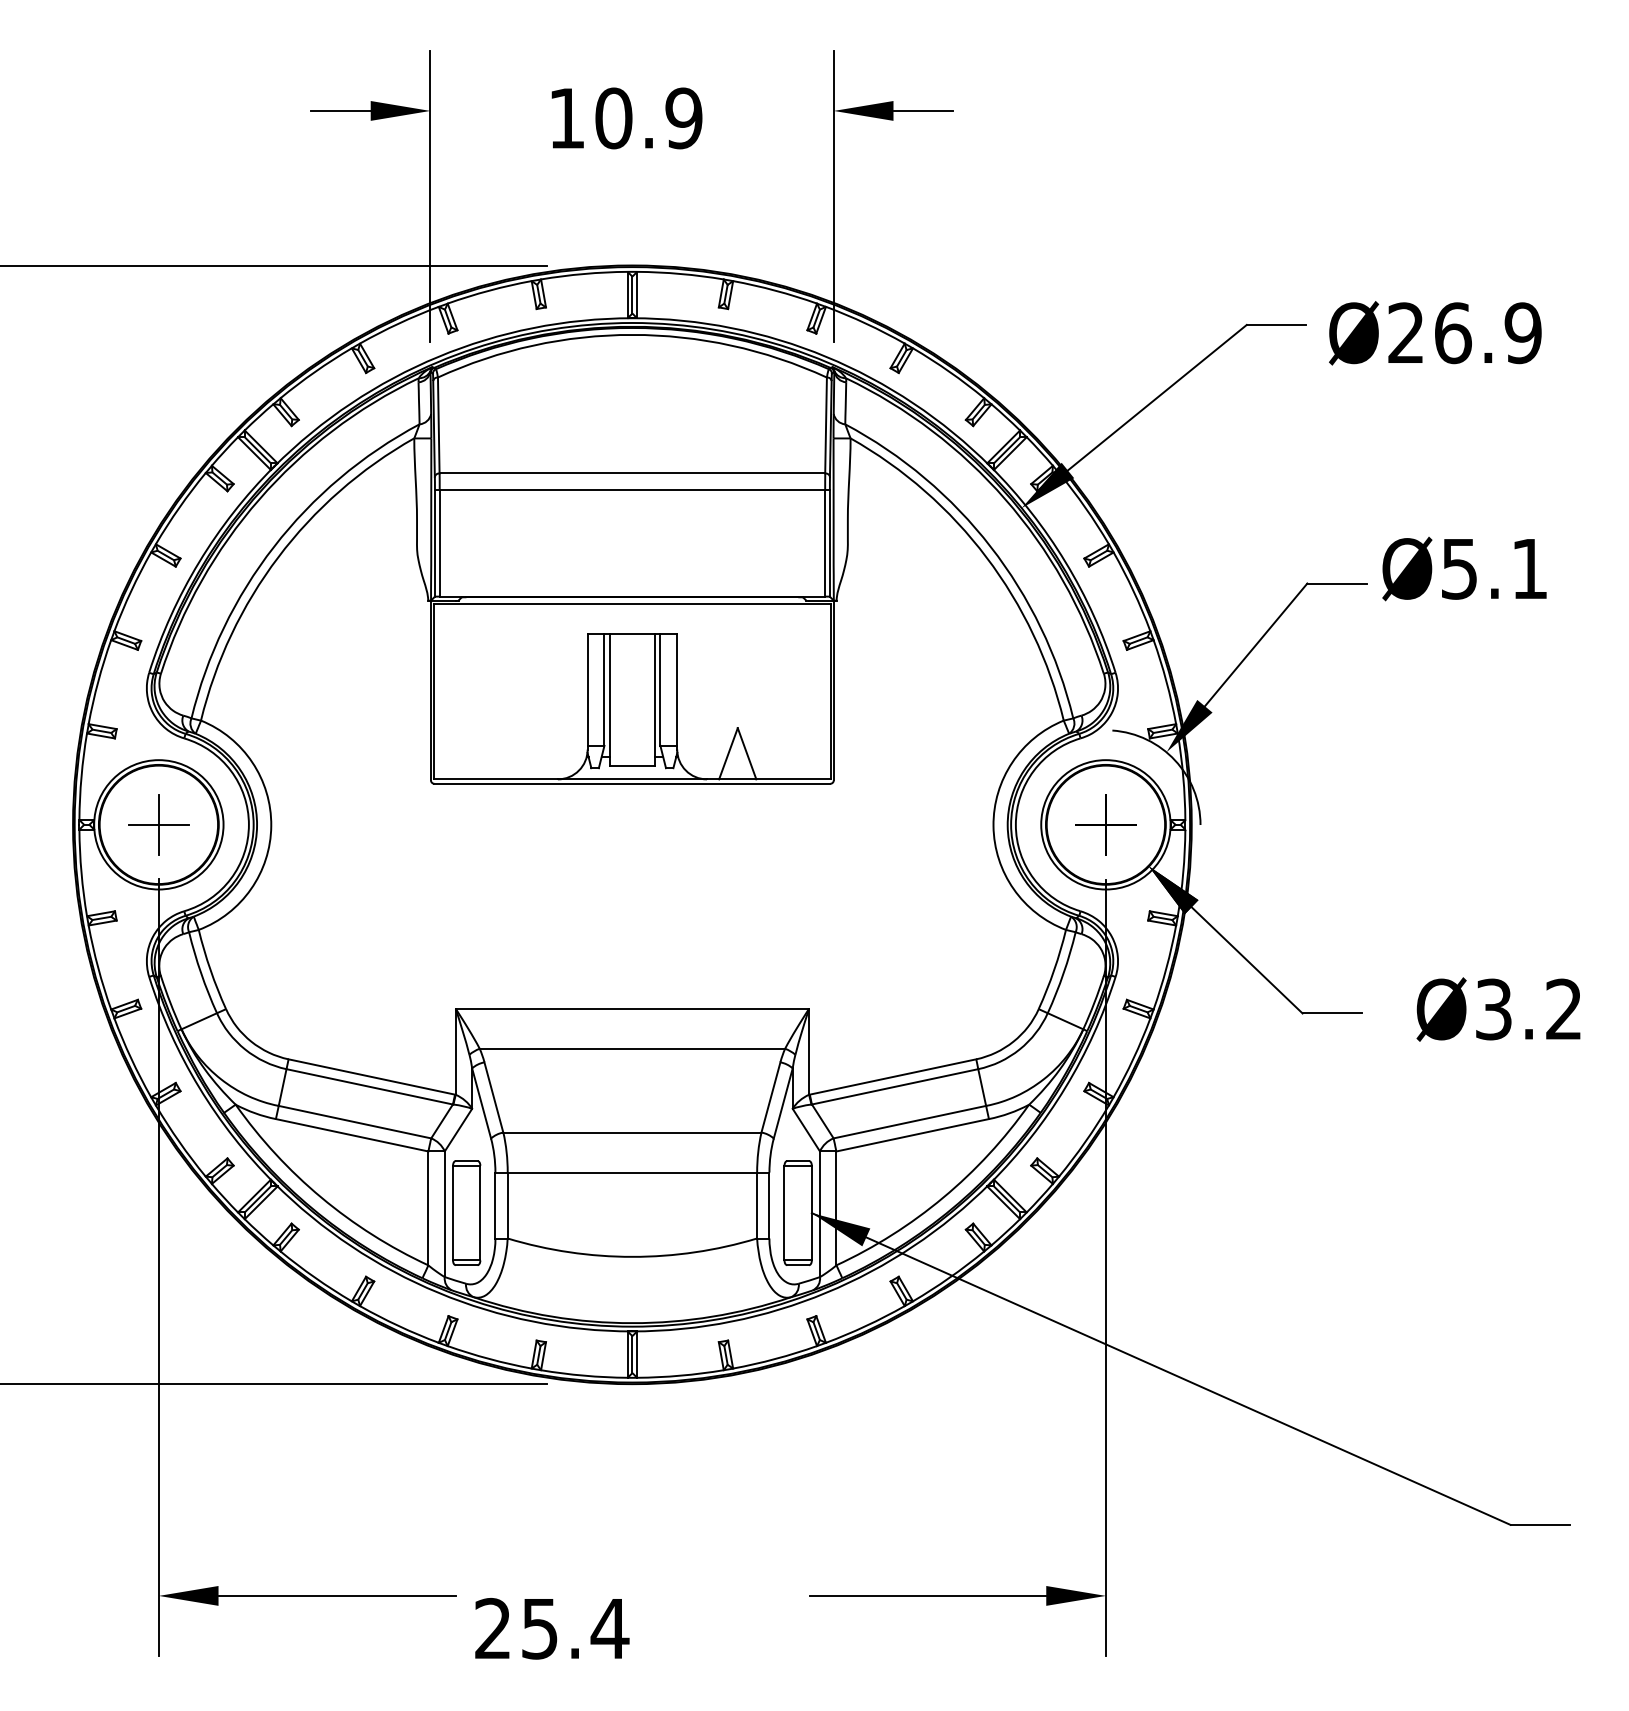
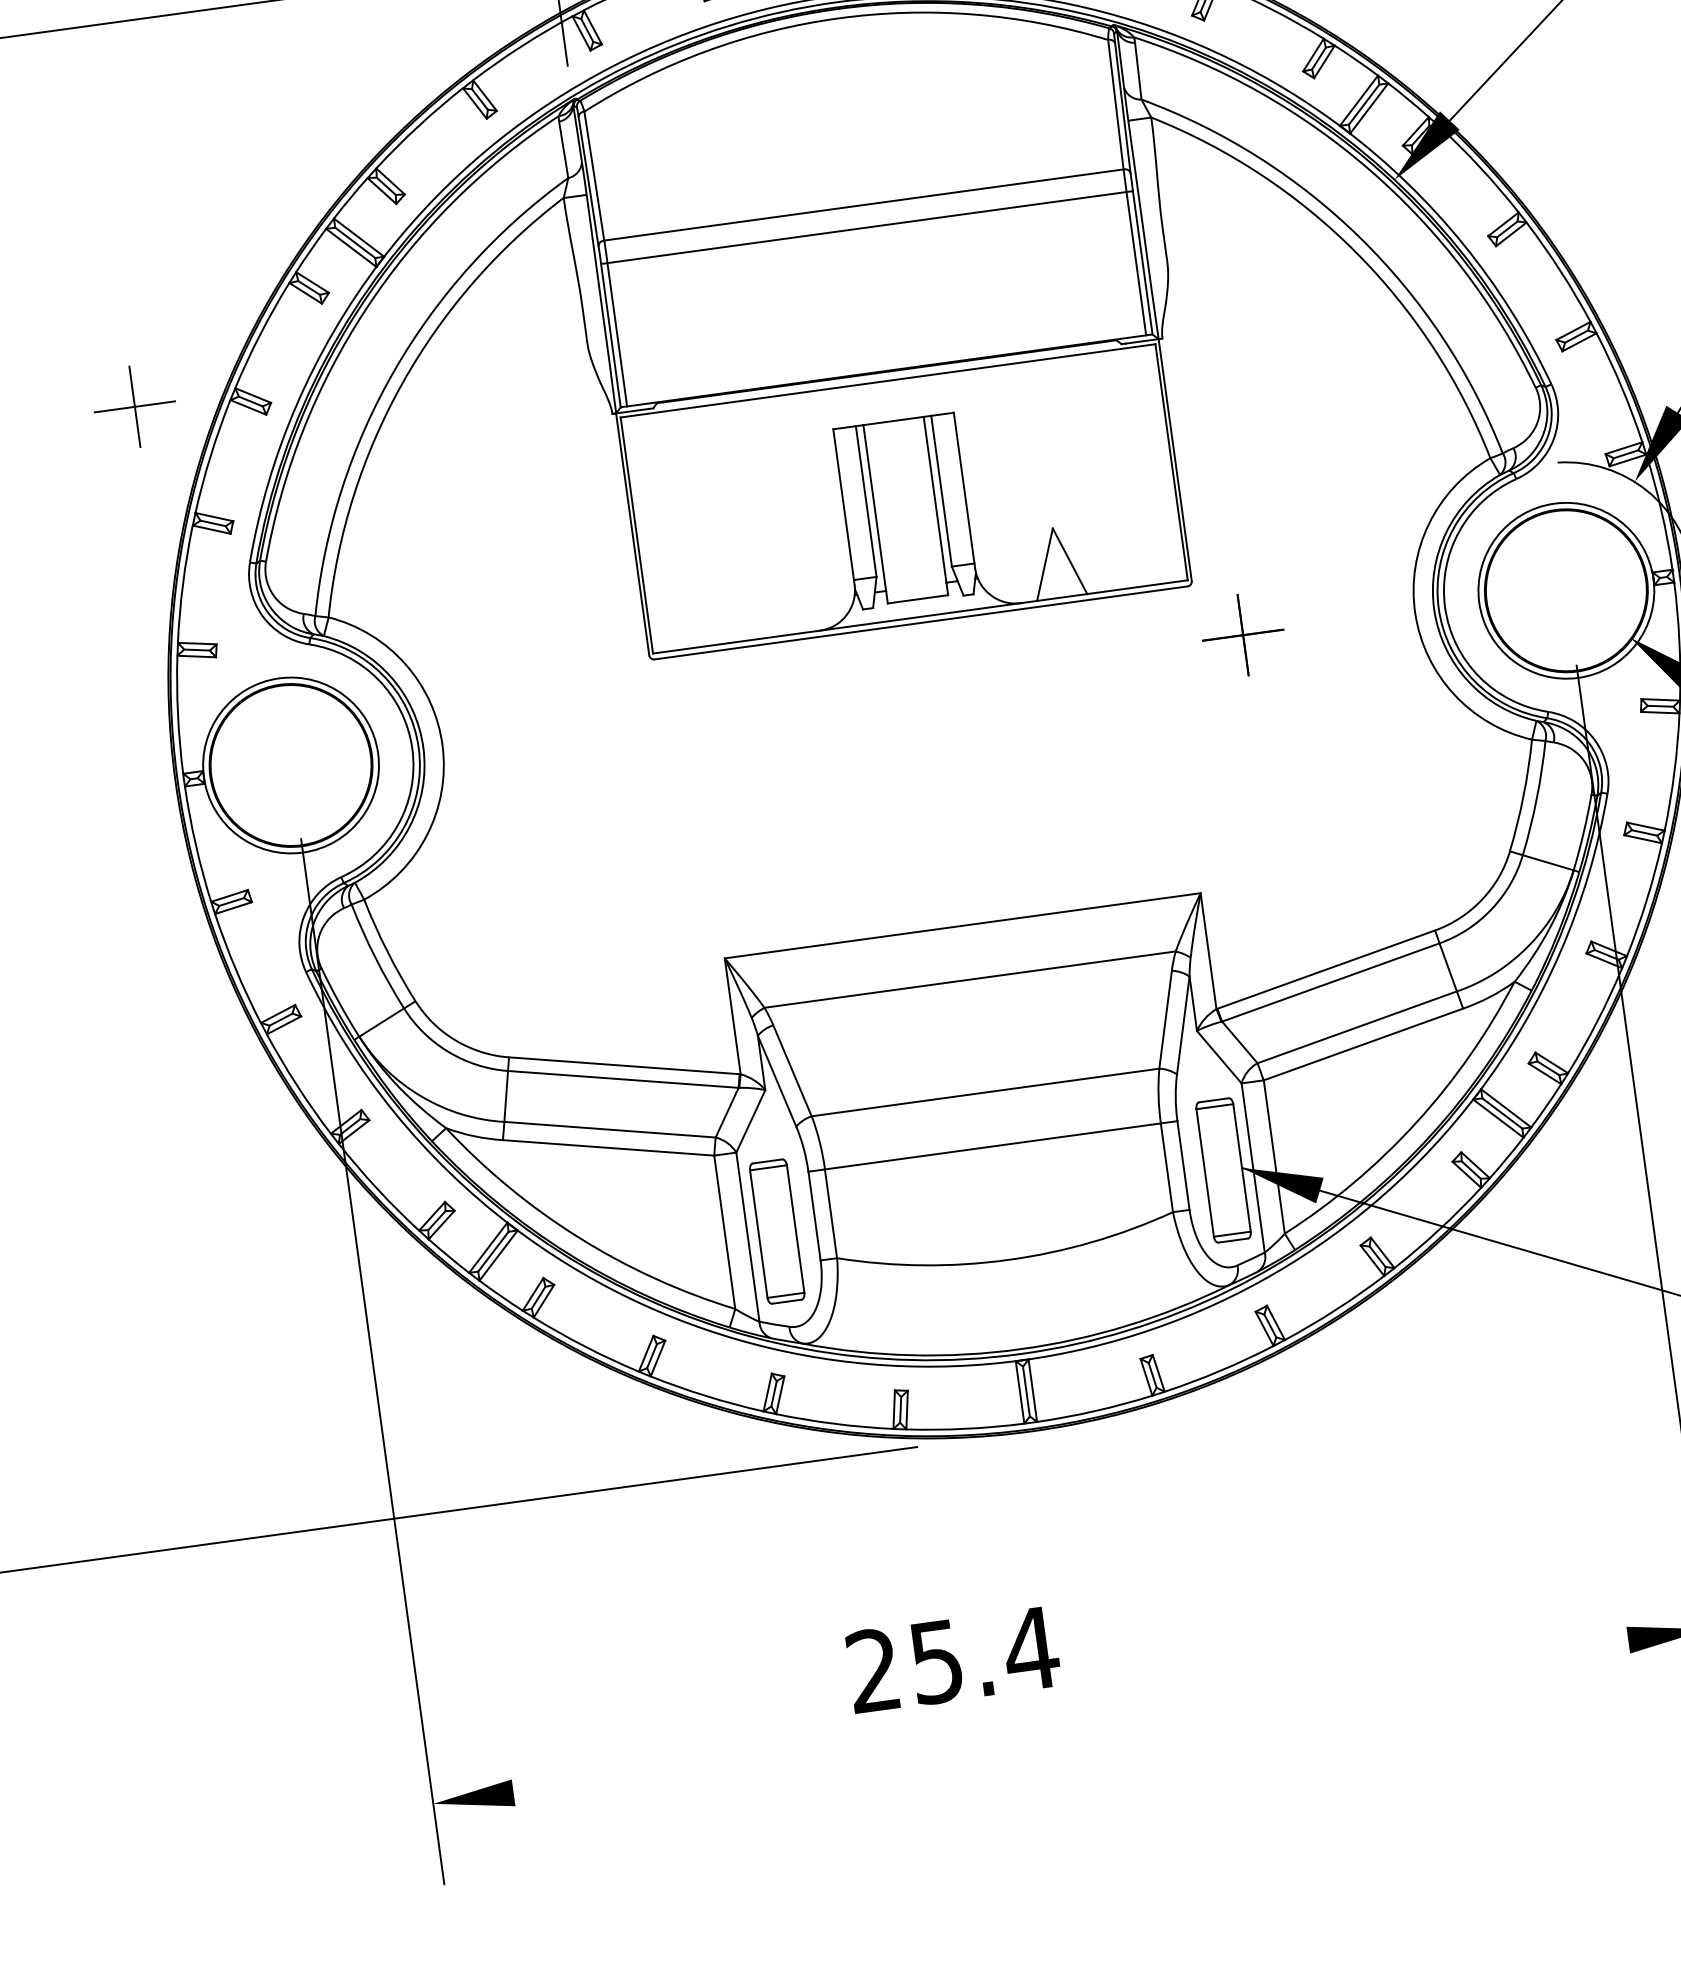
part: (158, 824) -> (134, 406), moved
part: (1105, 824) -> (1242, 634), moved
line: (336, 1595) -> (672, 1770), removed
line: (928, 1595) -> (1469, 1661), removed
text: (552, 1628) -> (953, 1659), moved

